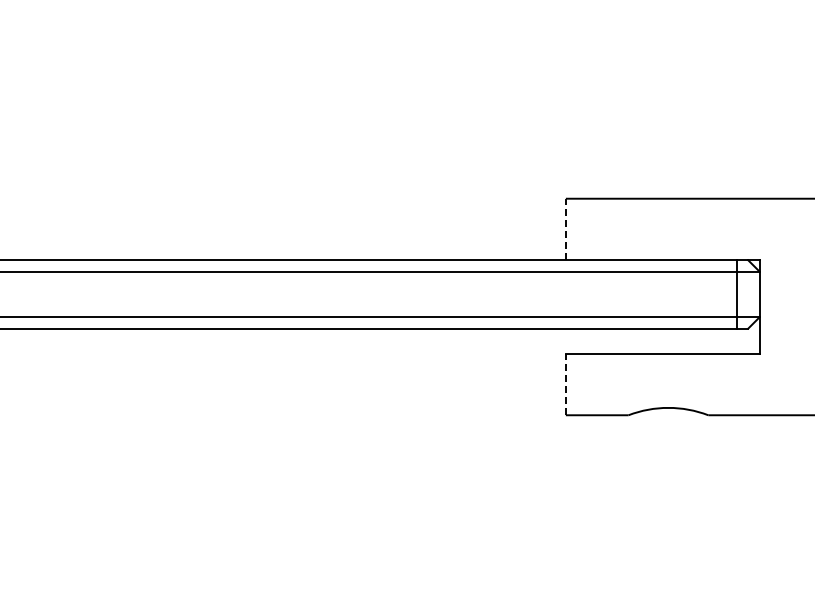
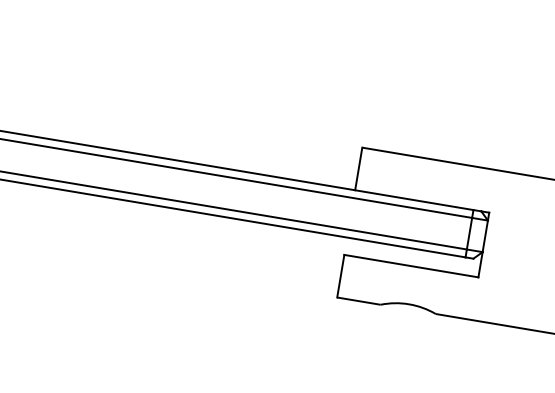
line: (565, 229) -> (358, 168), dashed -> solid
line: (565, 384) -> (340, 276), dashed -> solid

